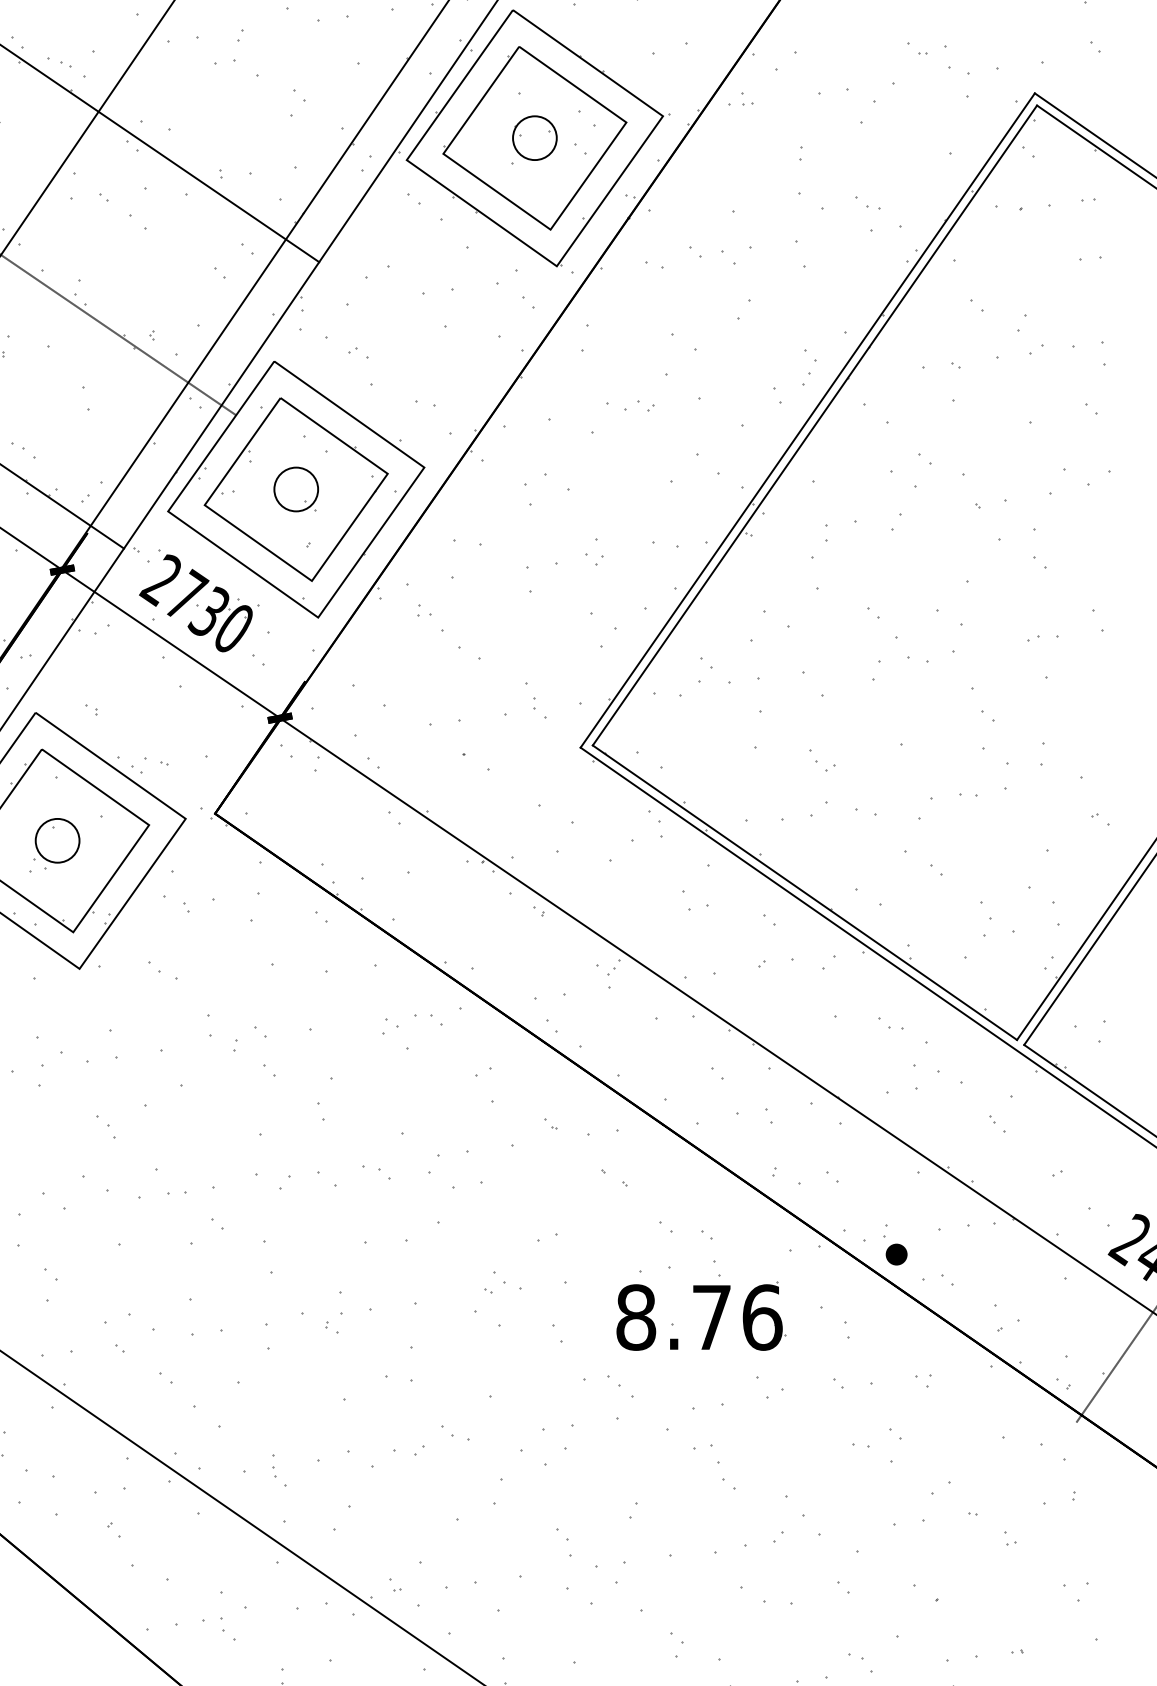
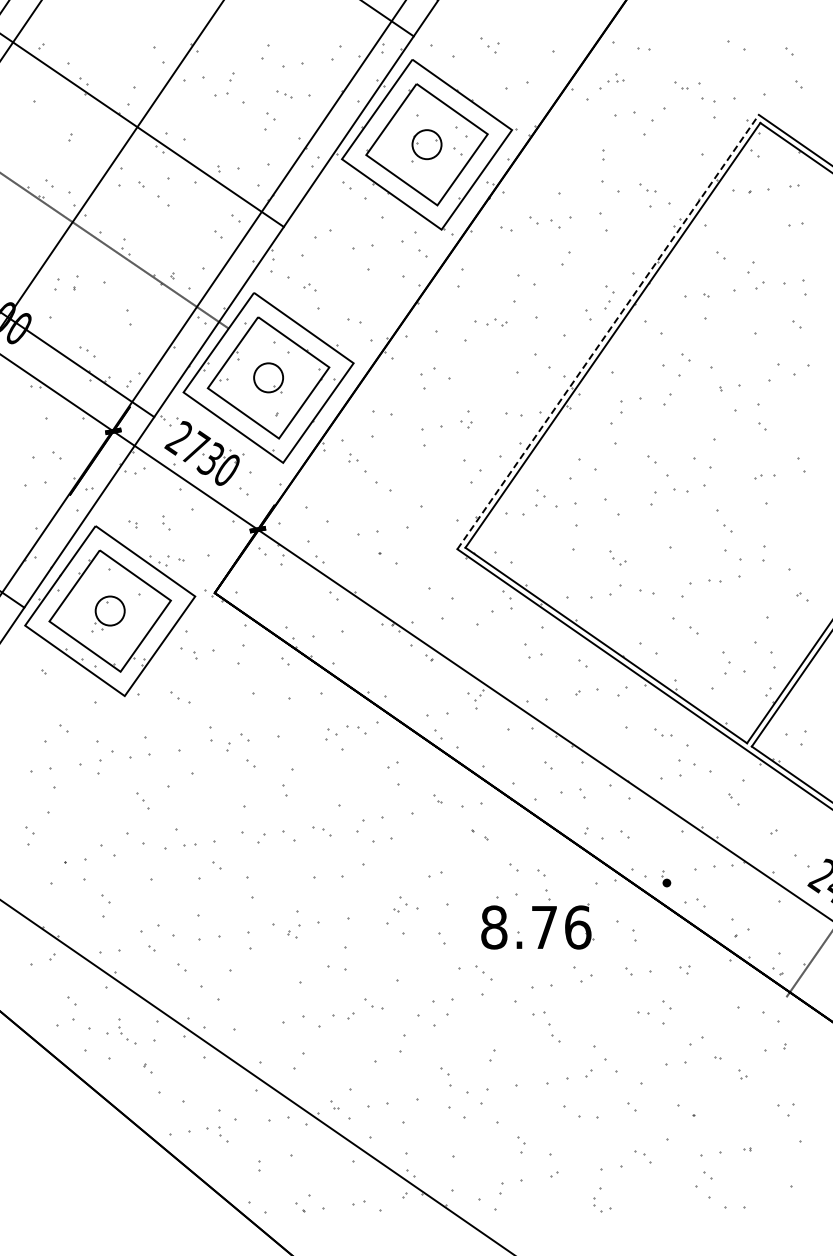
part: (59, 62) -> (284, 94), moved
part: (740, 98) -> (615, 77), moved
line: (808, 419) -> (608, 331), solid -> dashed
part: (540, 707) -> (166, 522), moved
part: (895, 1243) -> (666, 878), size x0.6
part: (279, 1471) -> (123, 1029), moved

